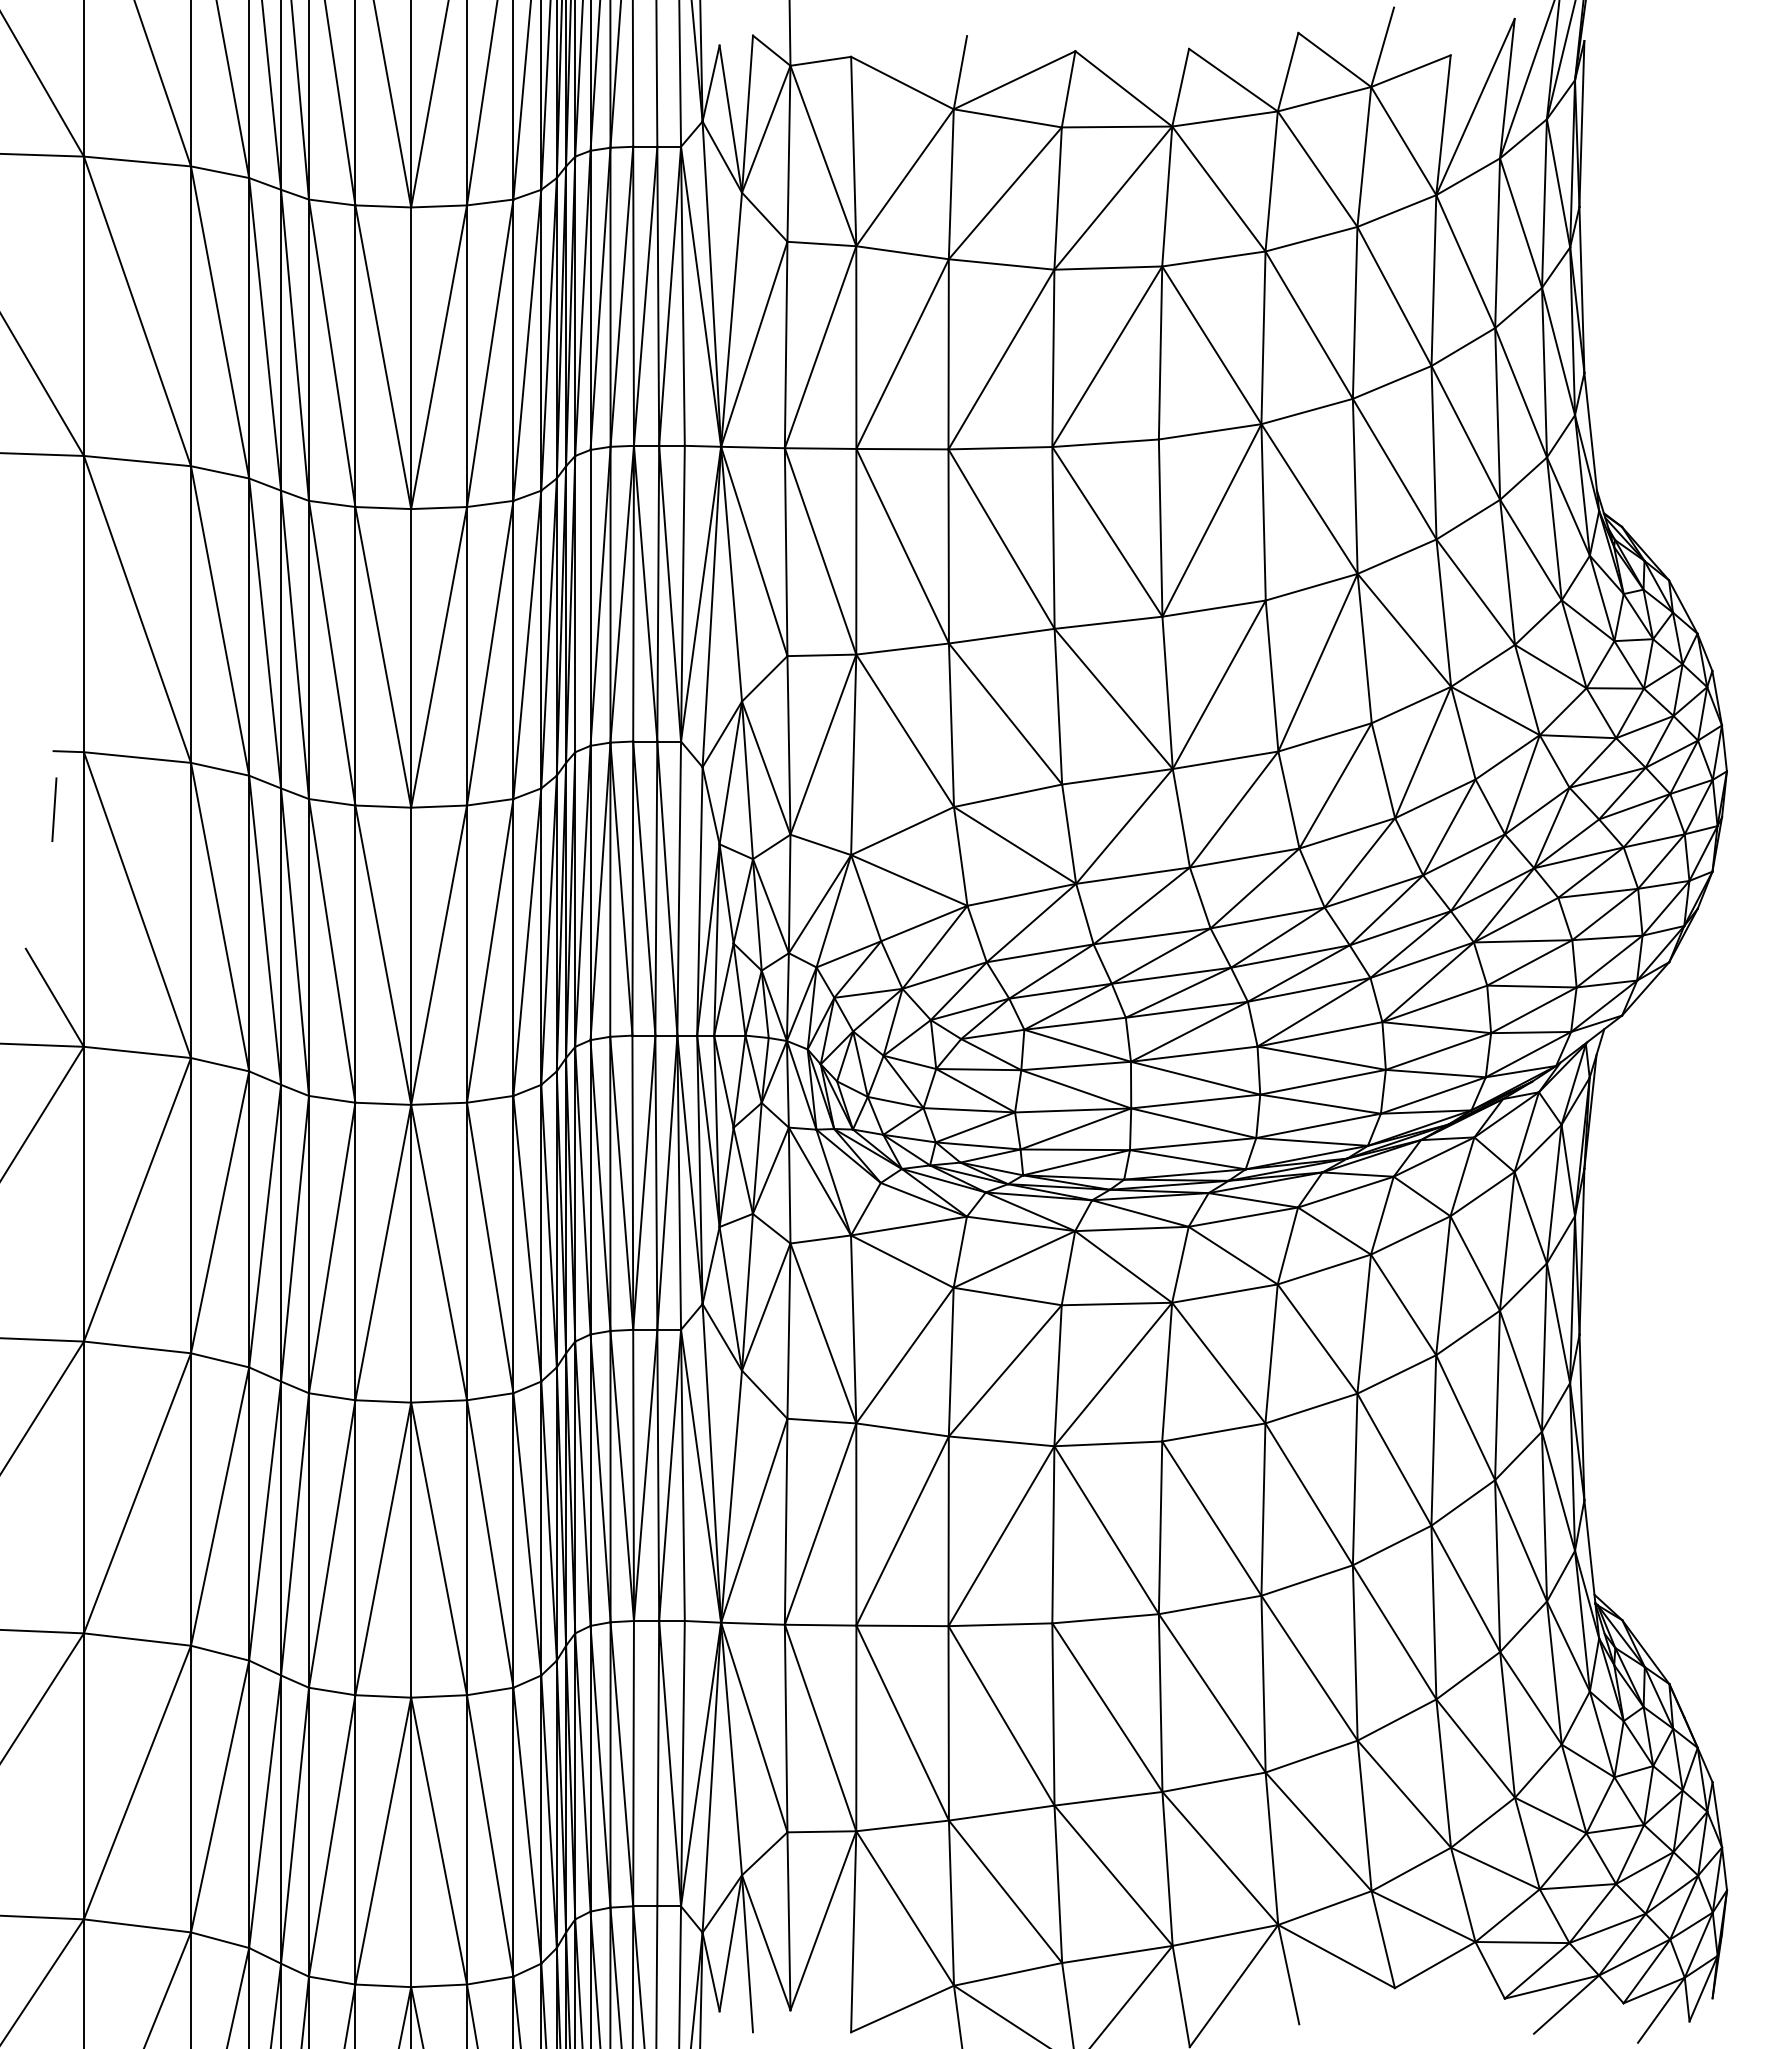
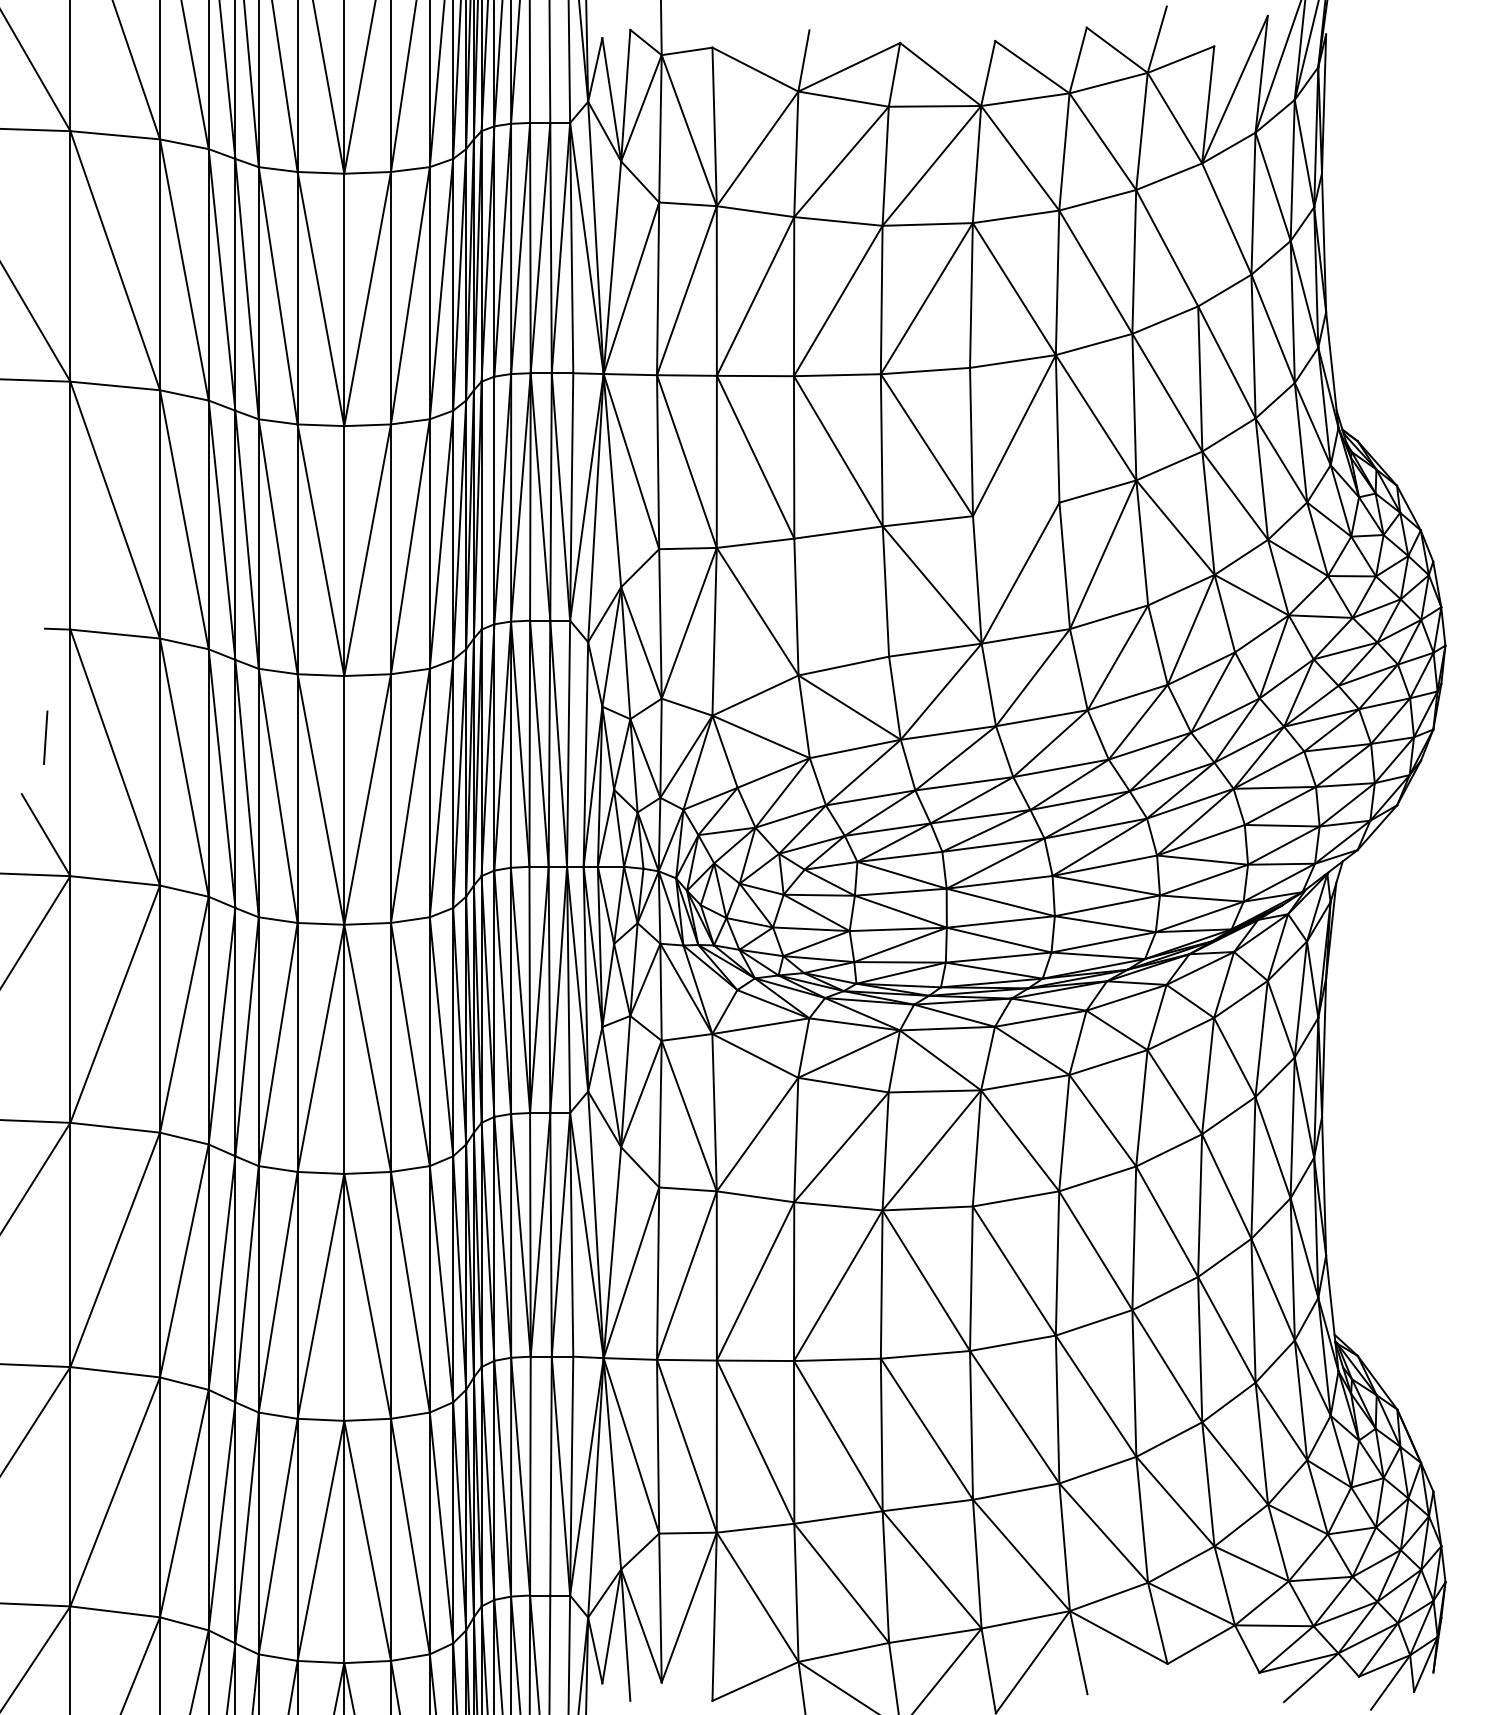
line: (1434, 280) -> (1200, 234), removed
line: (1214, 608) -> (1016, 509), removed
line: (1005, 713) -> (841, 597), removed
line: (54, 809) -> (45, 737), moved

